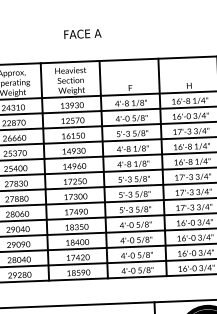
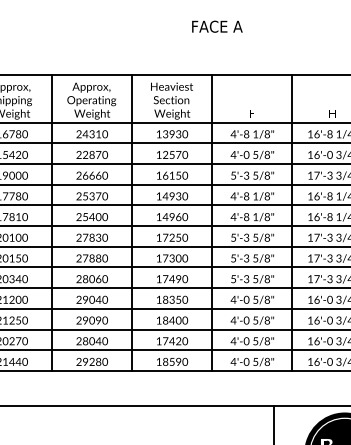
text: (82, 33) -> (217, 26), moved

